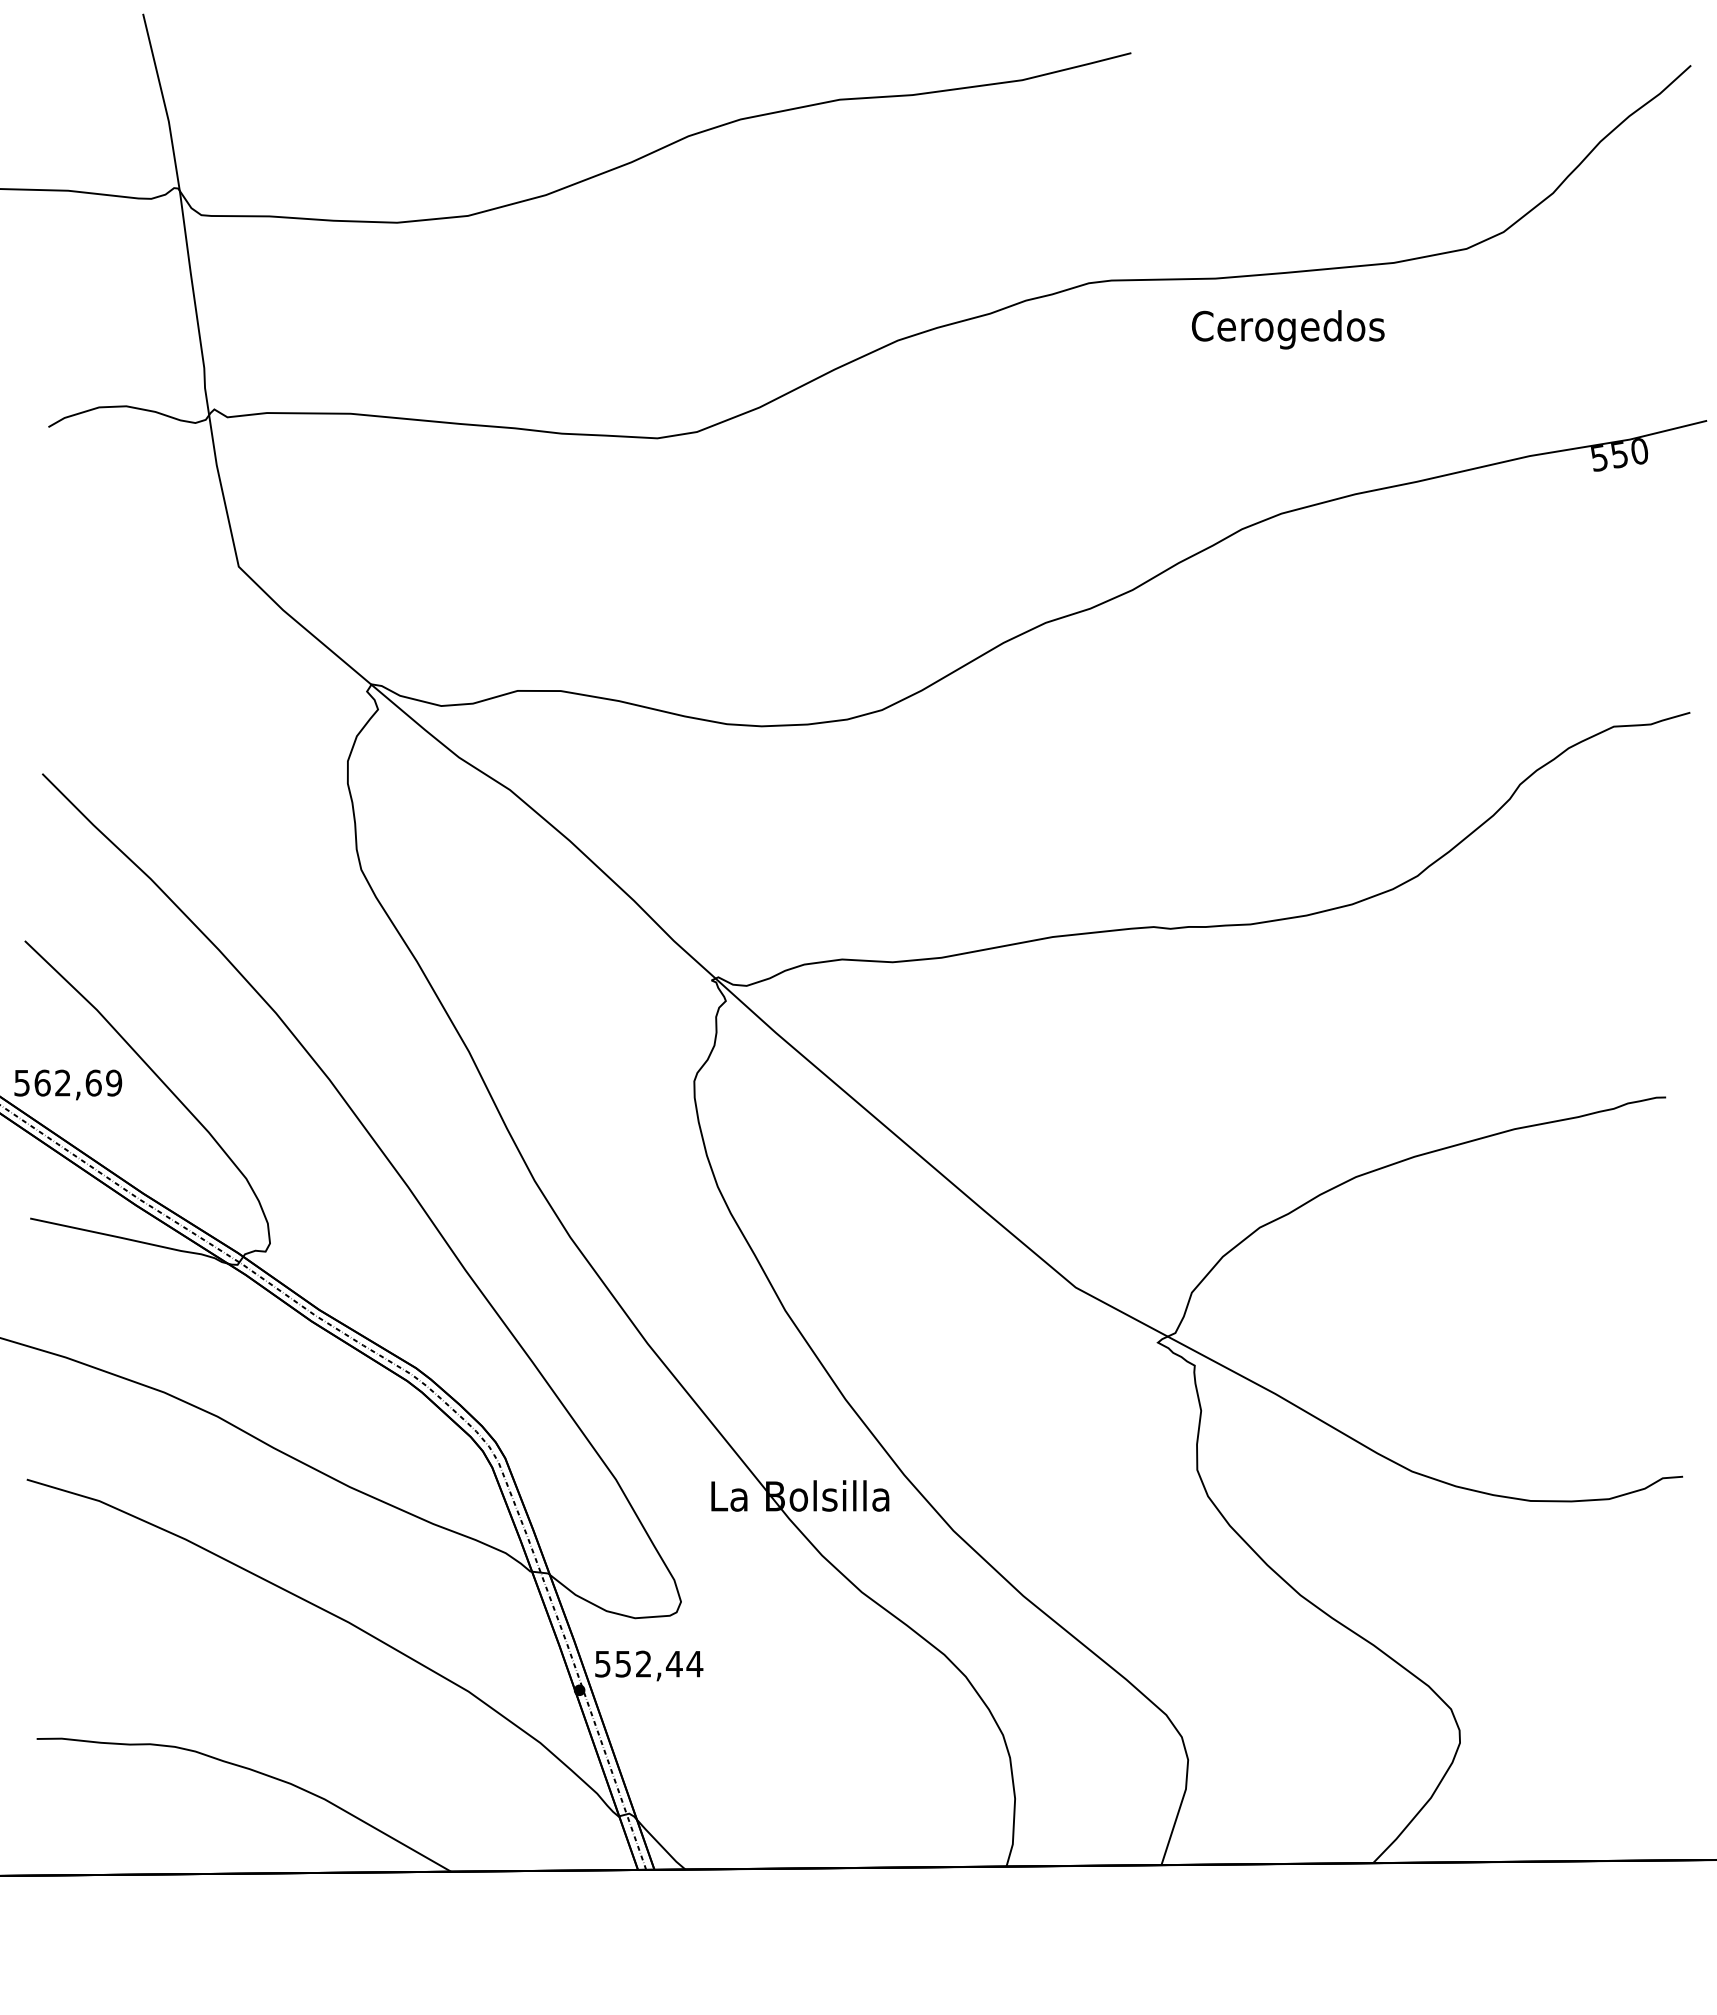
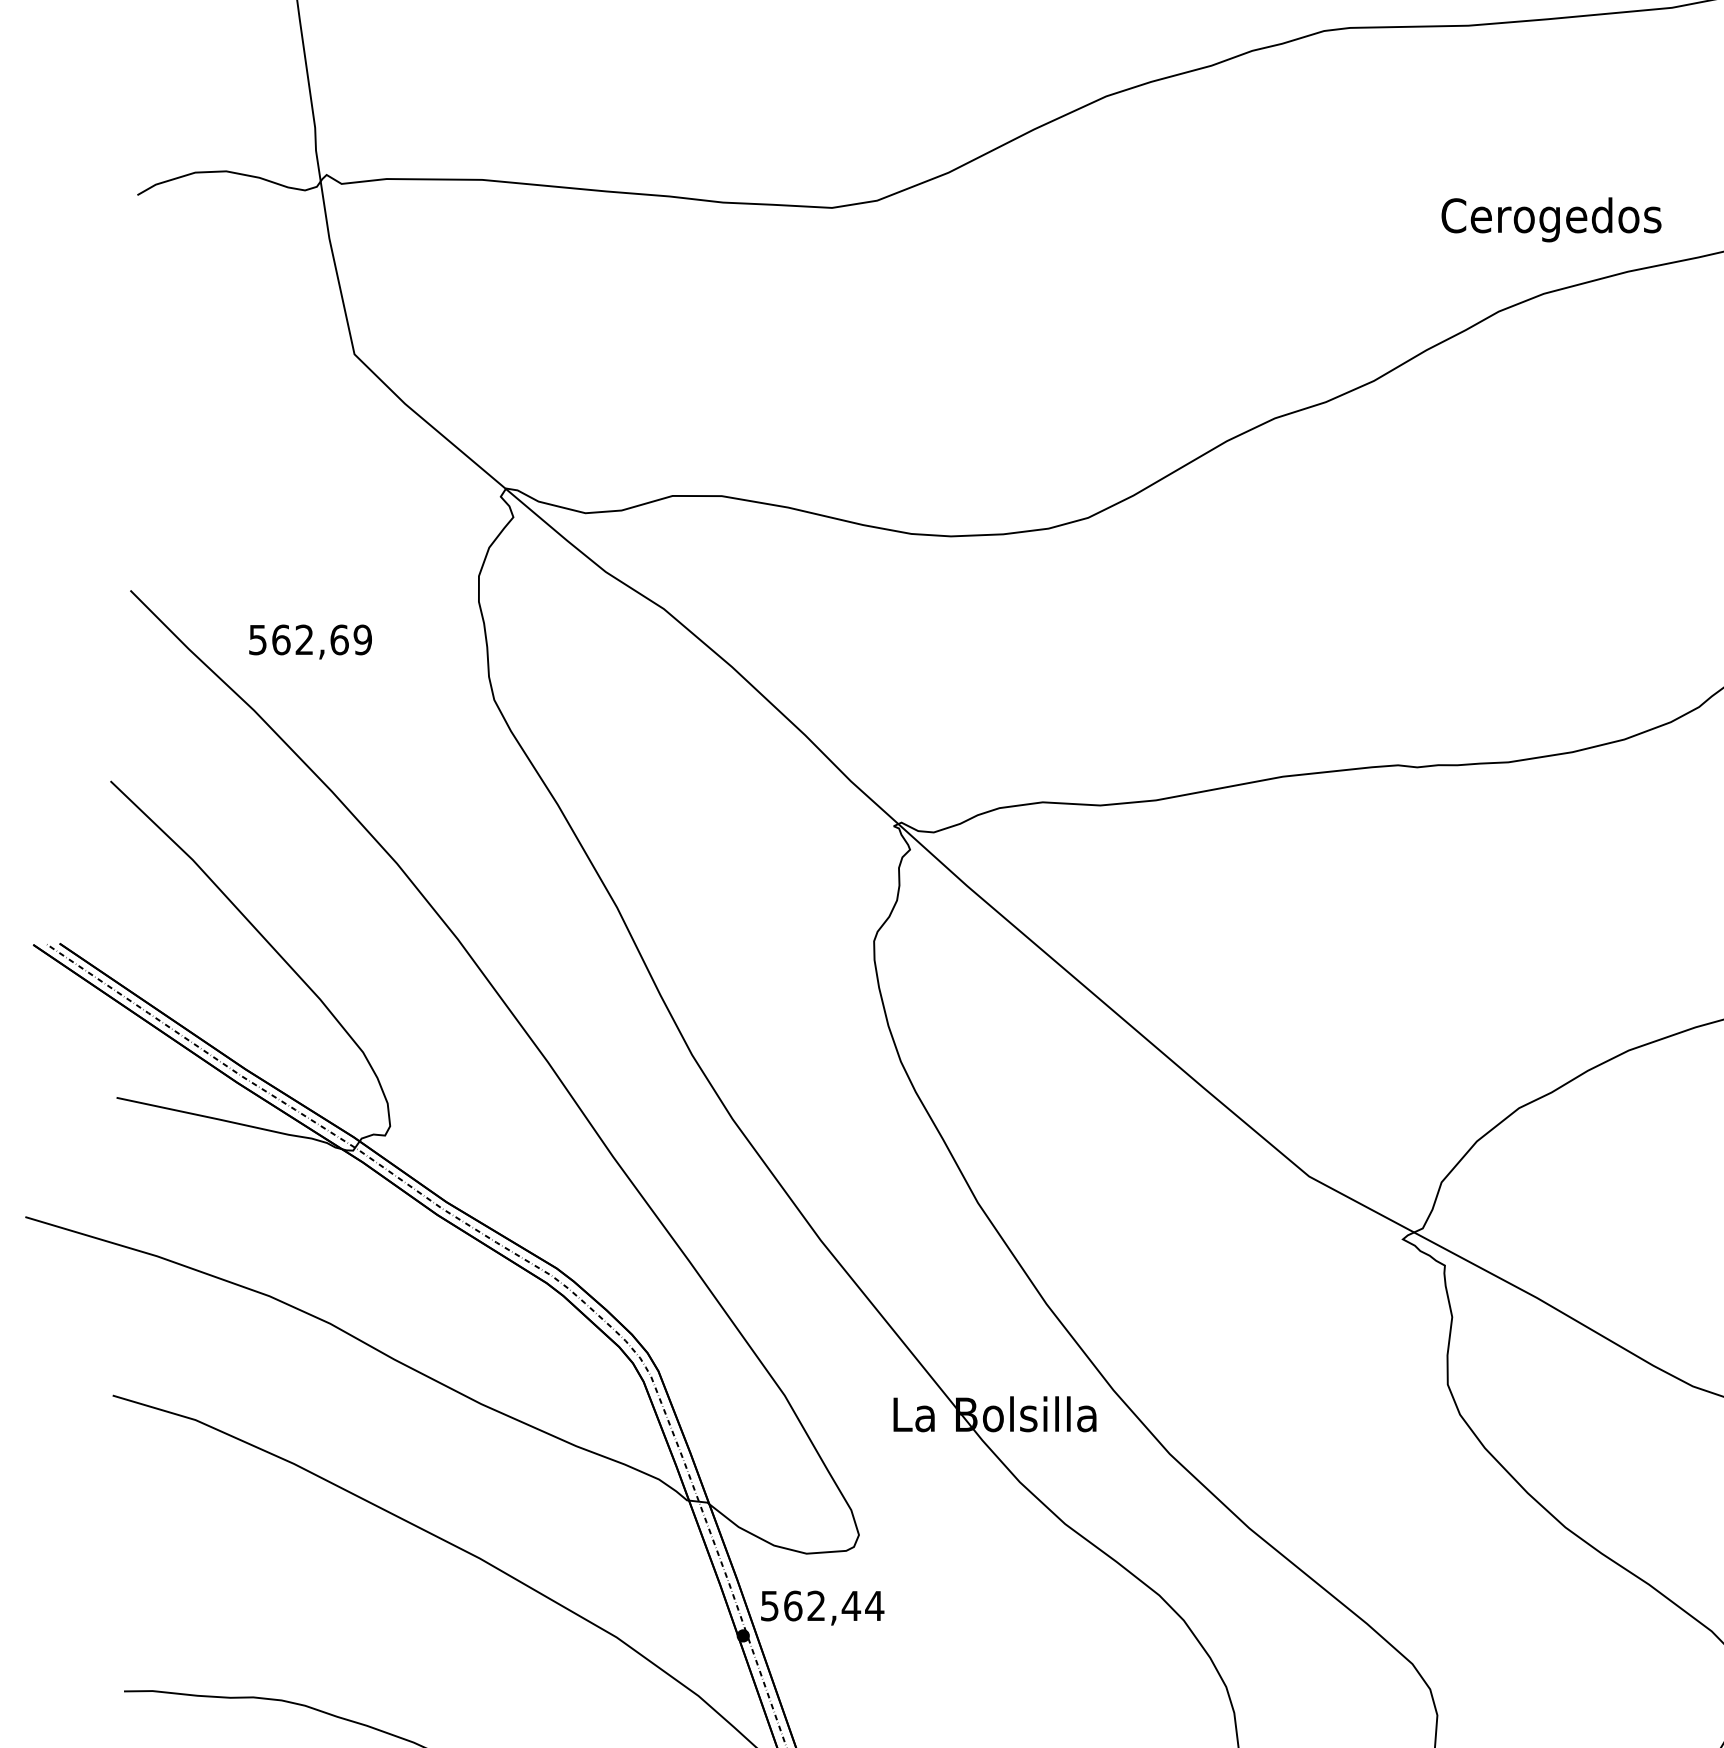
text: (1287, 329) -> (1550, 219), moved
text: (68, 1084) -> (310, 641), moved
text: (623, 1663) -> (793, 1605), 552,44 -> 562,44

